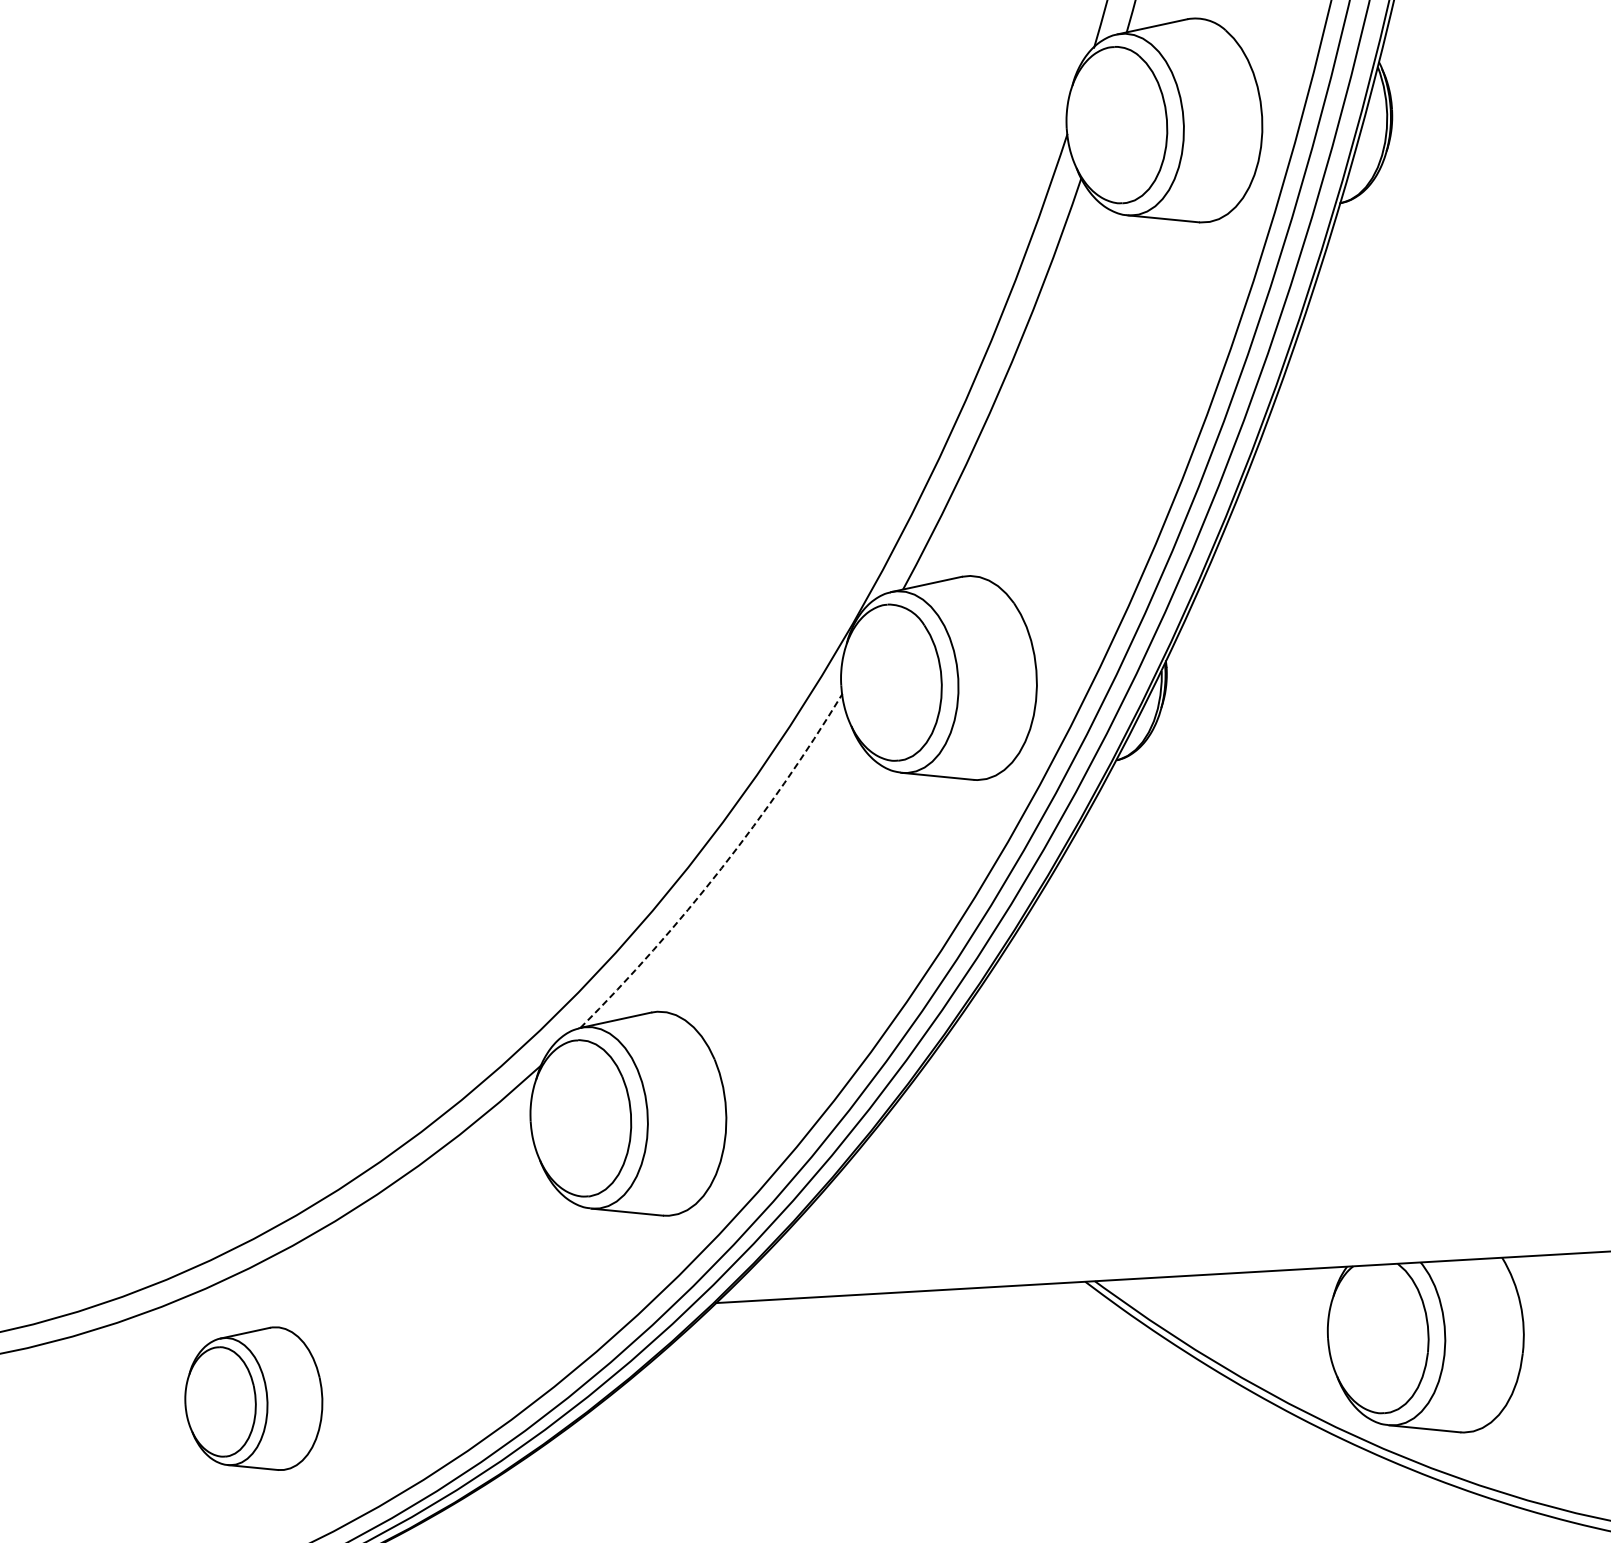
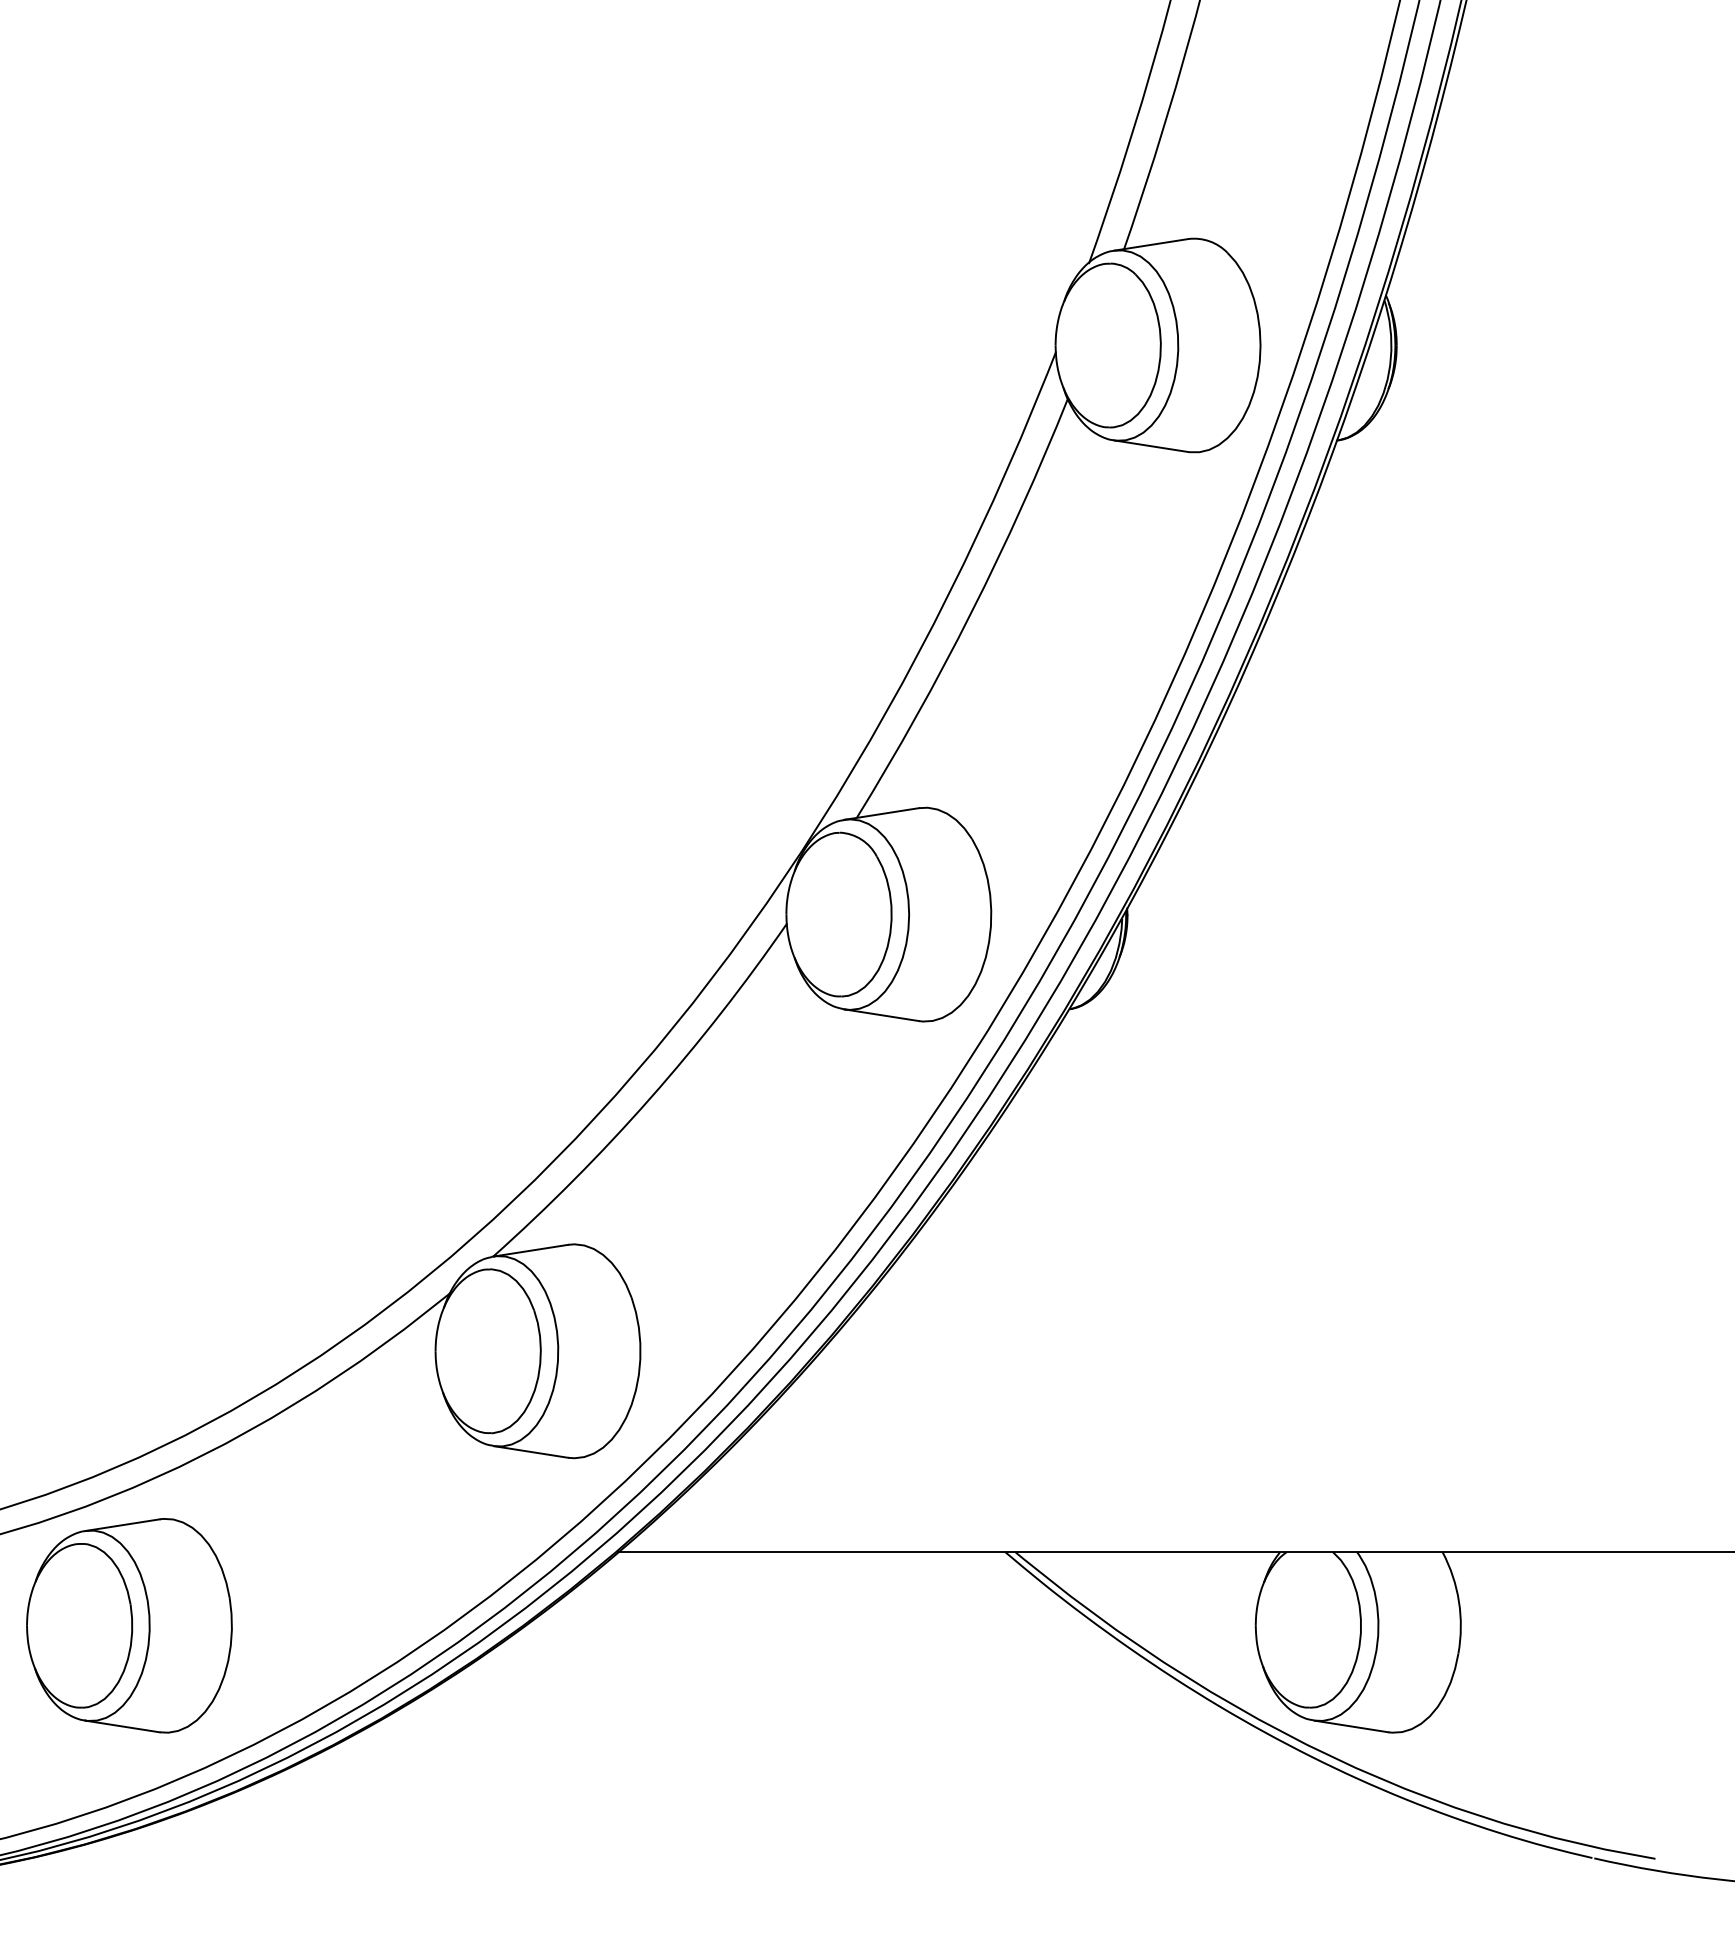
arc: (721, 868) -> (650, 1098), dashed -> solid
part: (253, 1399) -> (129, 1625), size x1.43

